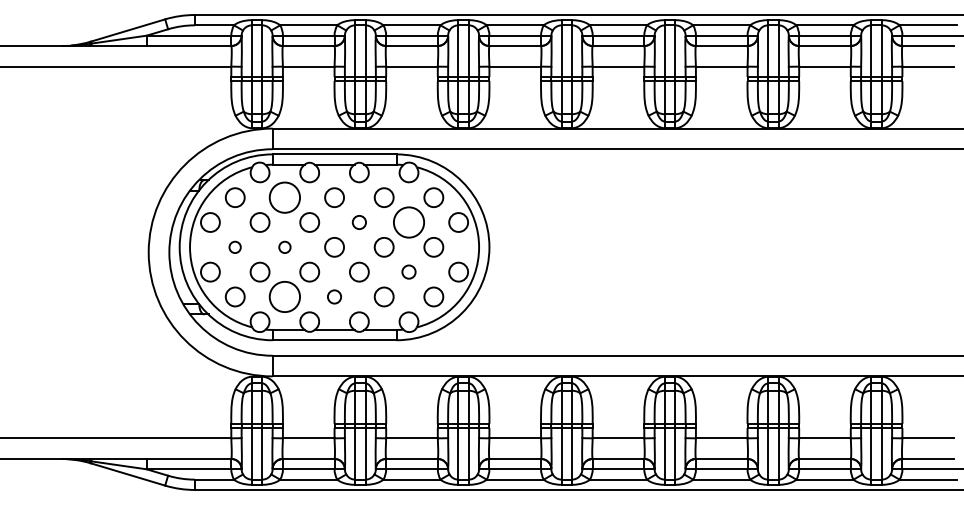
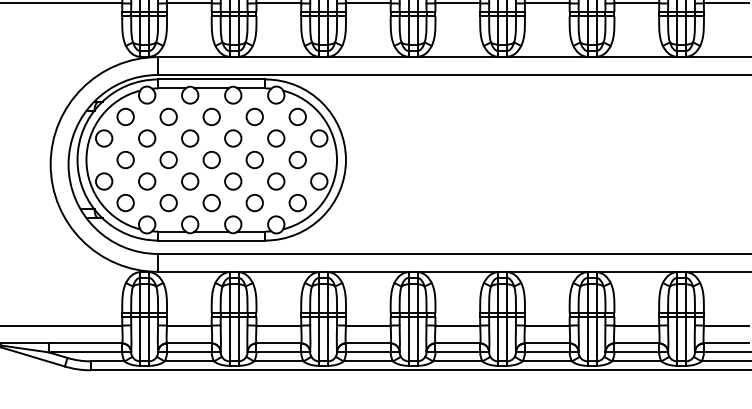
circle: (284, 197) -> (168, 116), size x0.62
circle: (359, 222) -> (233, 138), size x1.43
circle: (408, 222) -> (275, 138), size x0.62
circle: (234, 247) -> (125, 160), size x1.67
circle: (284, 247) -> (168, 160), size x1.67
circle: (408, 271) -> (275, 180), size x1.43
circle: (284, 296) -> (168, 202), size x0.62
circle: (334, 296) -> (211, 202), size x1.43

